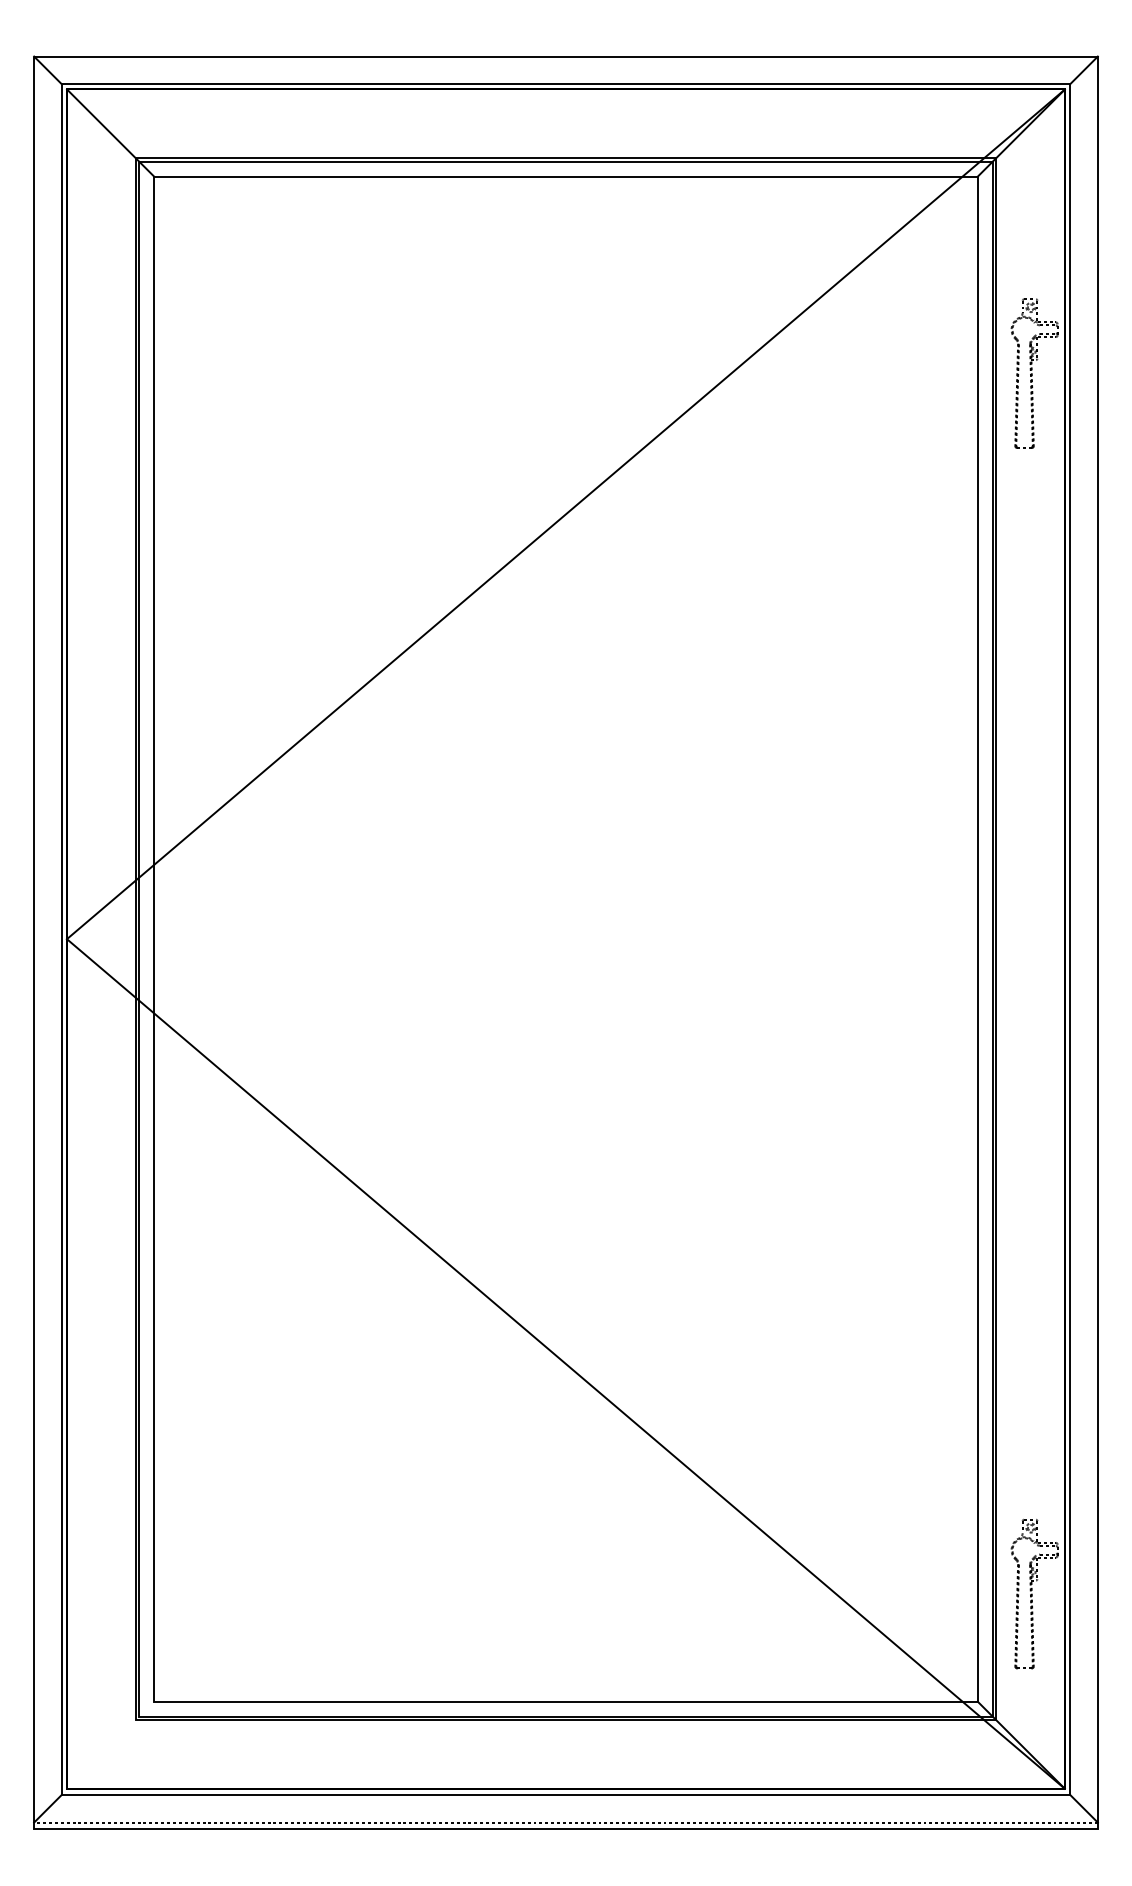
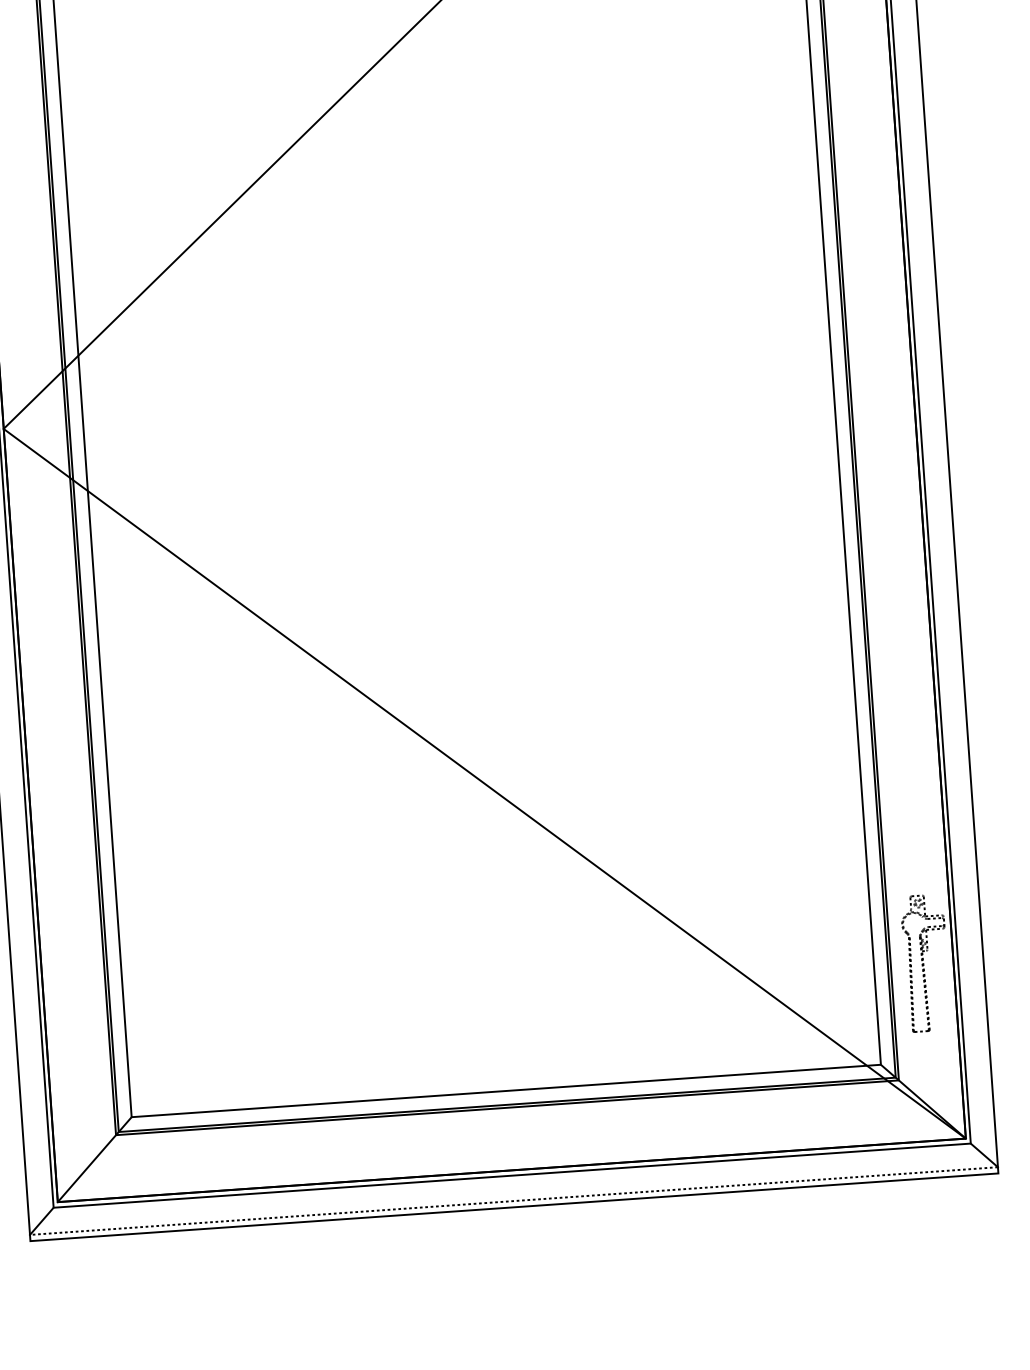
line: (110, 1744) -> (94, 1159), added

